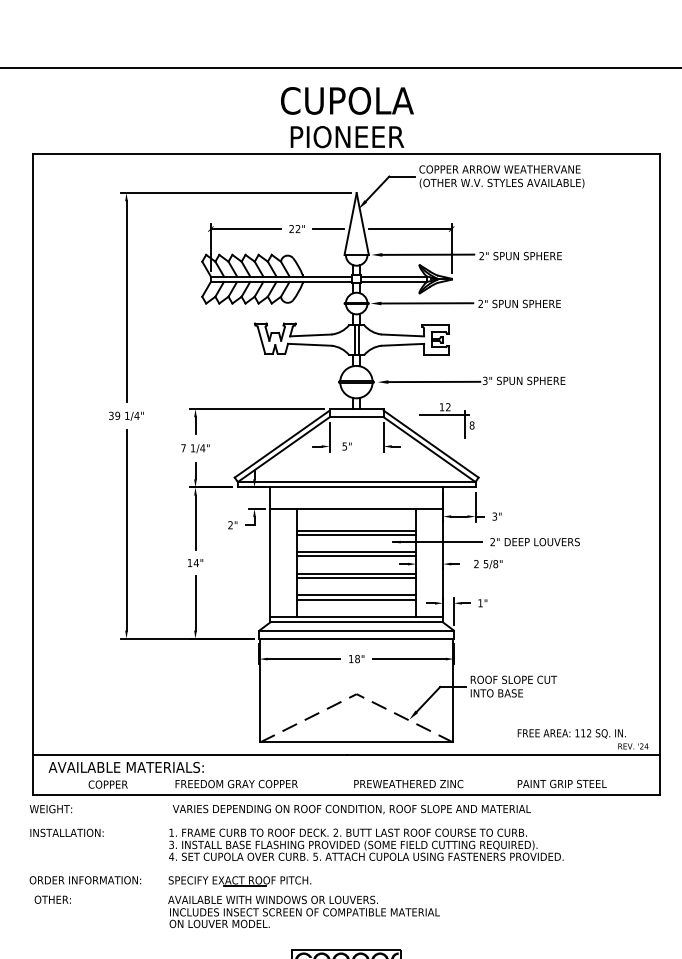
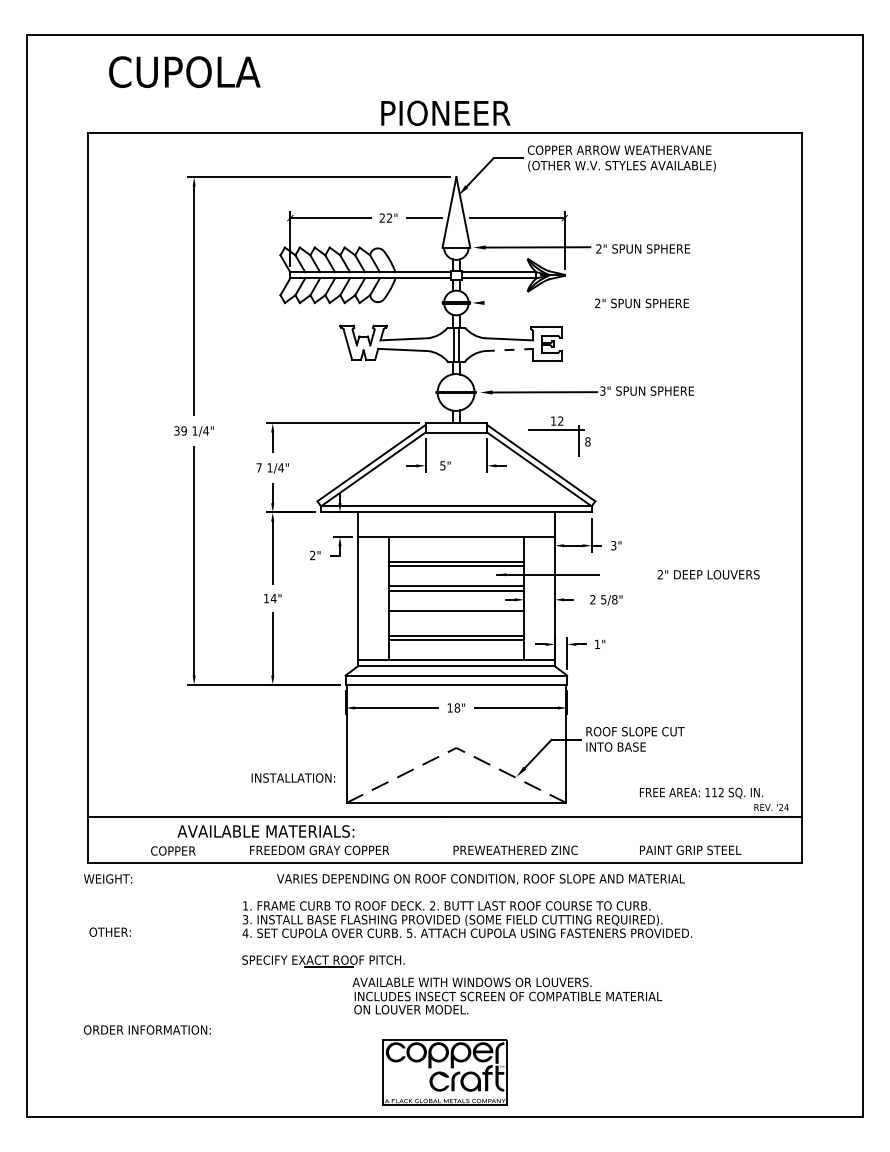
text: (347, 100) -> (184, 71), moved
line: (427, 303) -> (536, 302), removed
line: (403, 344) -> (509, 349), solid -> dashed
text: (534, 541) -> (708, 574), moved
line: (356, 577) -> (456, 615), removed
text: (125, 767) -> (265, 831), moved
text: (351, 809) -> (480, 879), moved
text: (67, 832) -> (293, 777), moved
text: (85, 879) -> (147, 1029), moved
text: (52, 899) -> (109, 931), moved
text: (304, 911) -> (507, 995), moved

